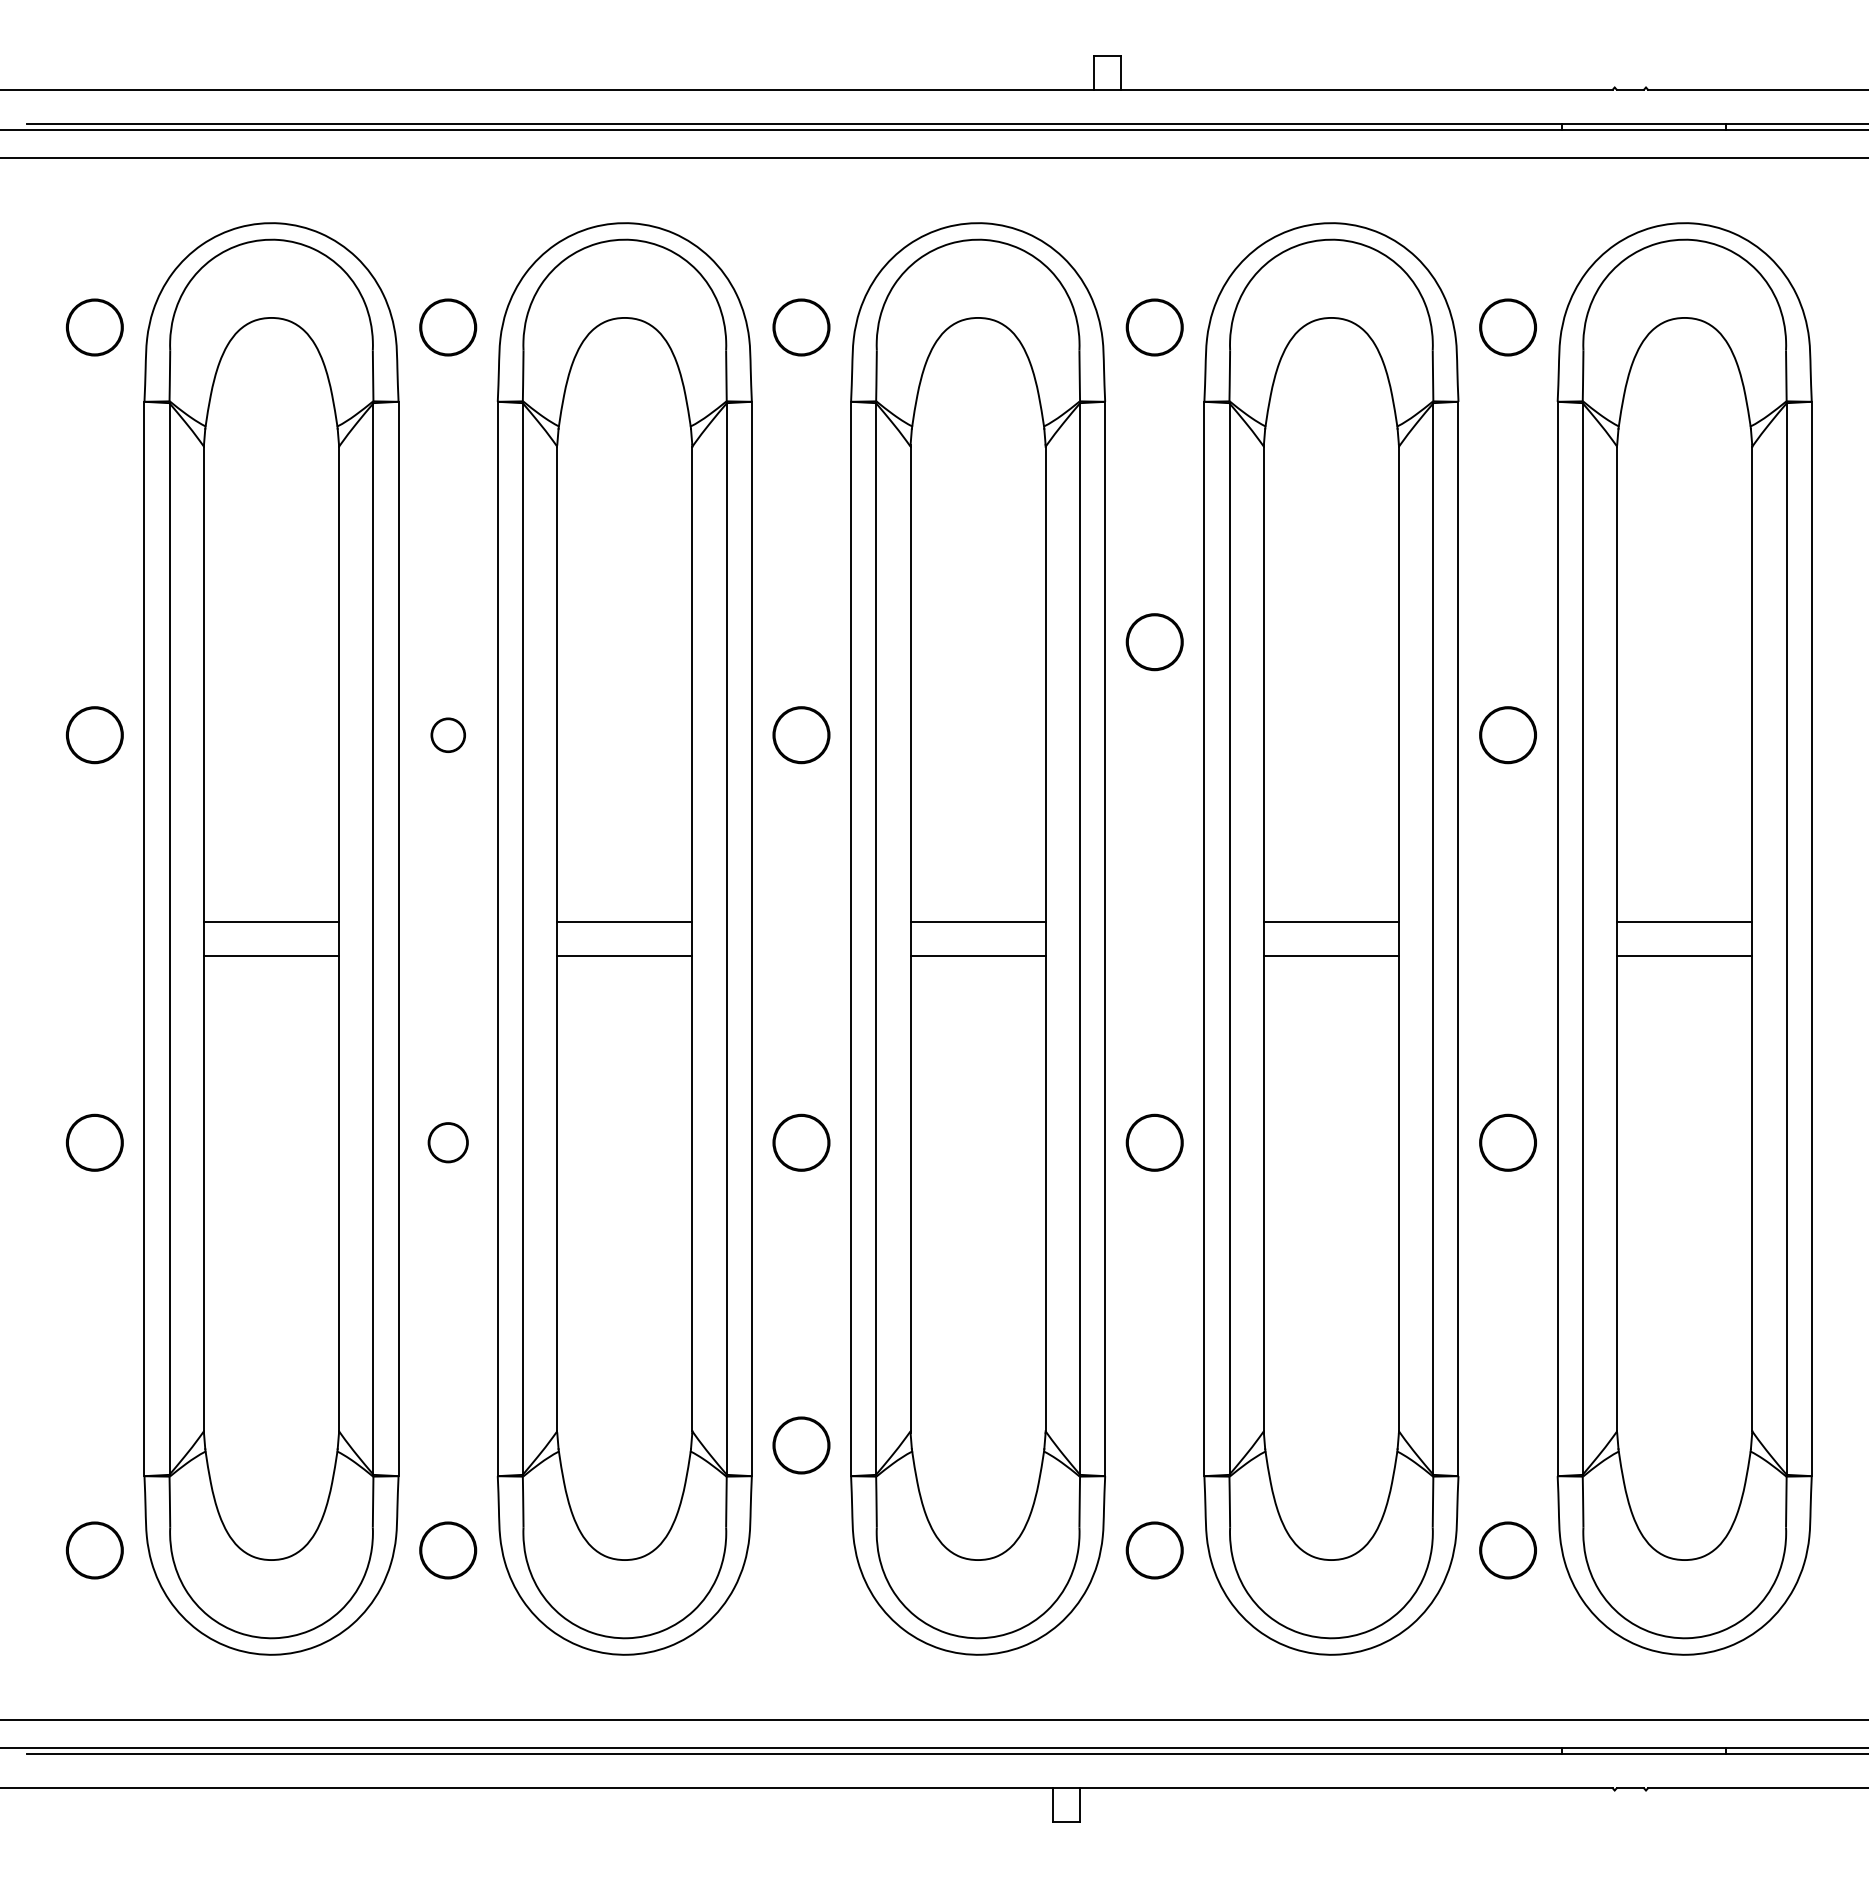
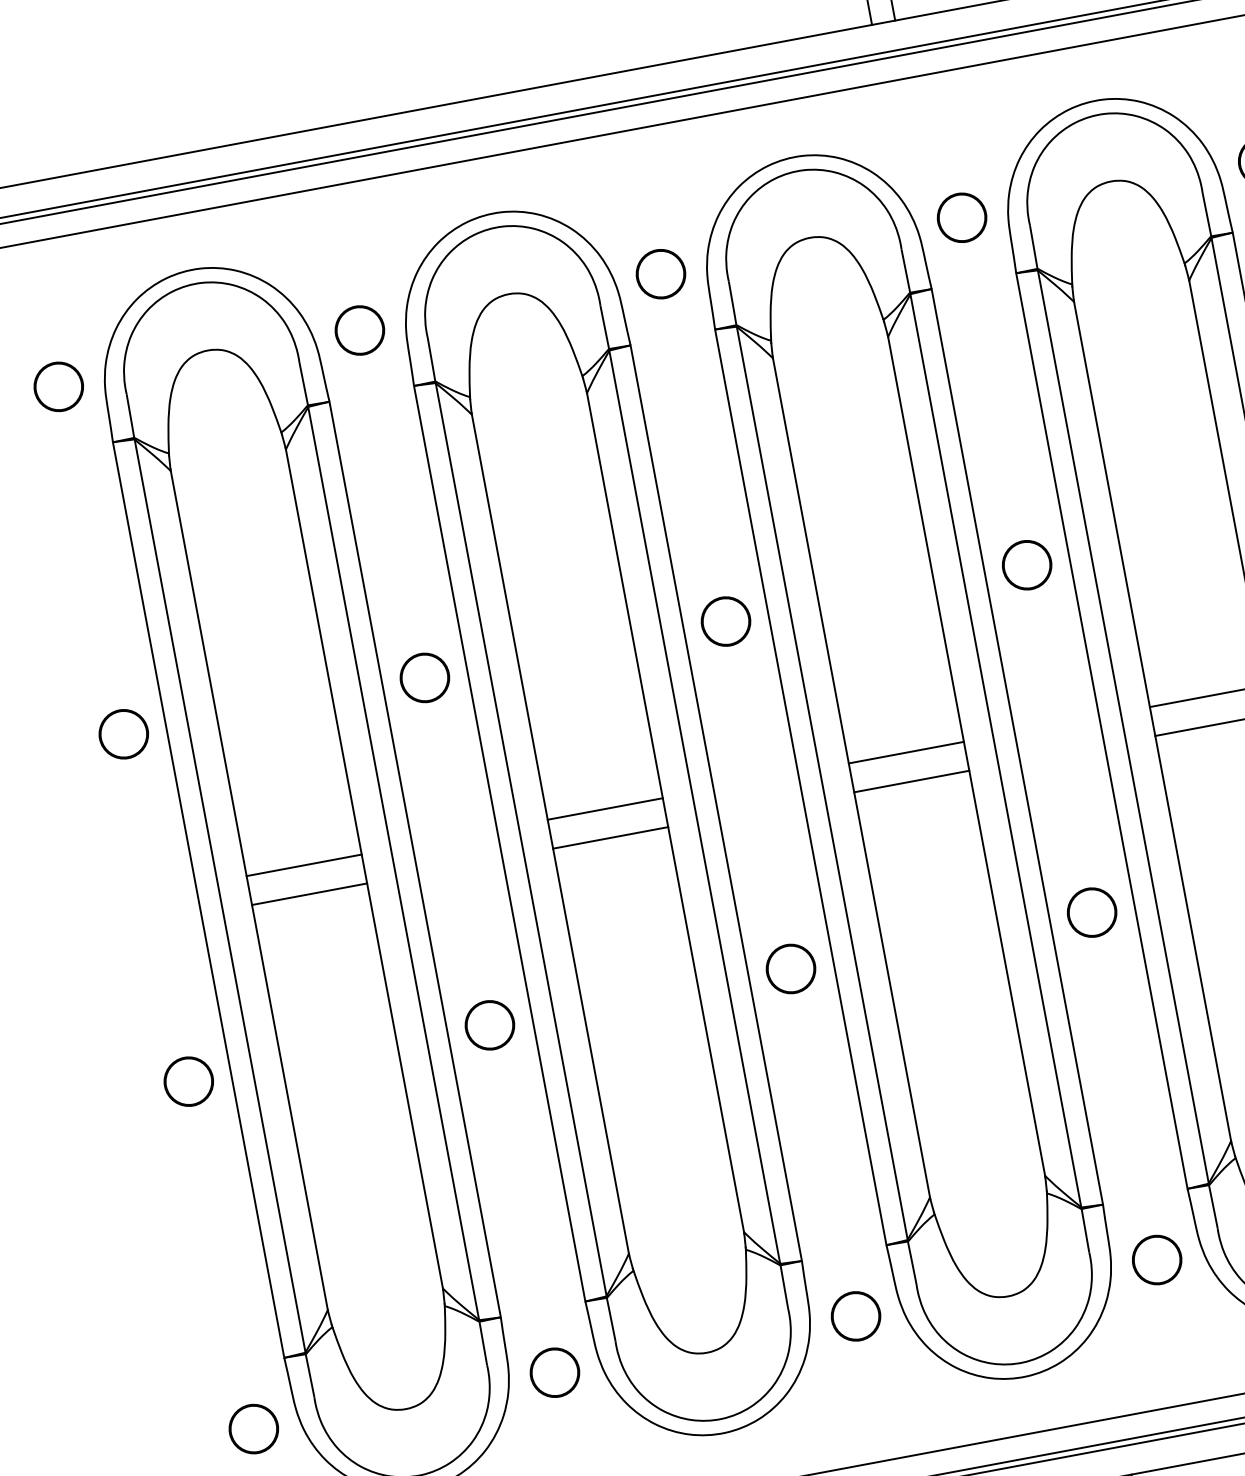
part: (1154, 642) -> (1026, 565), moved
part: (448, 735) -> (425, 678), size x1.67
part: (448, 1142) -> (490, 1025), size x1.43
circle: (801, 1445) -> (856, 1316), moved

